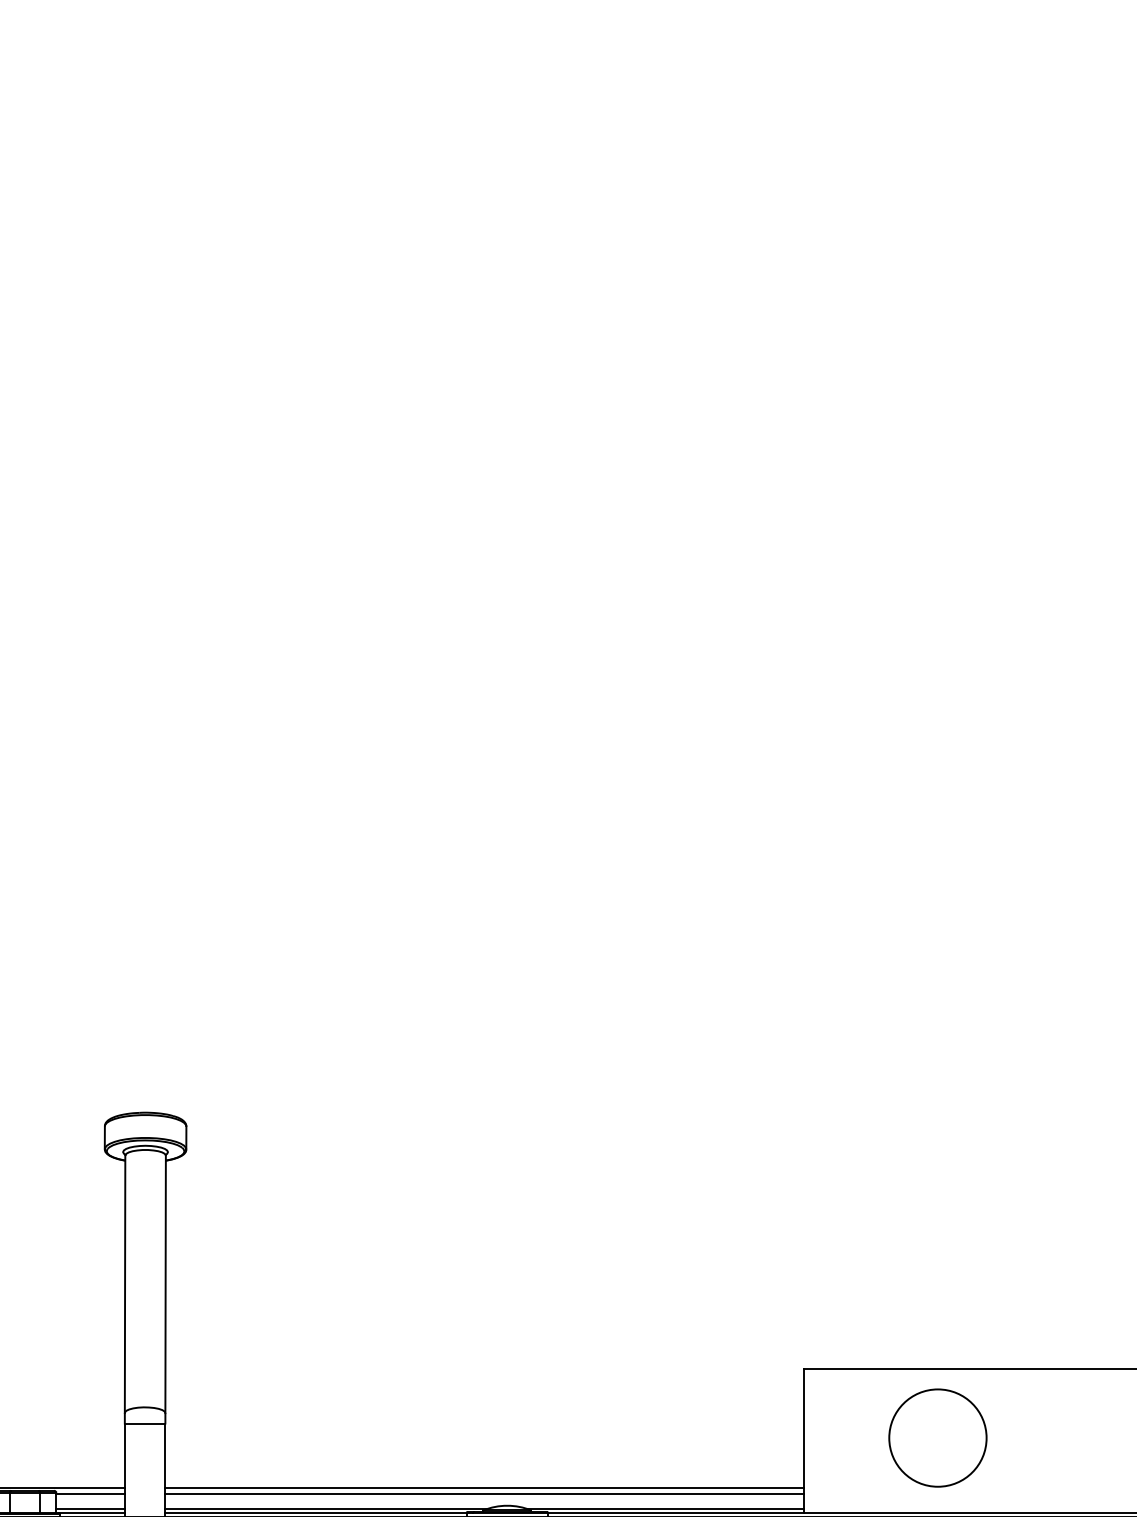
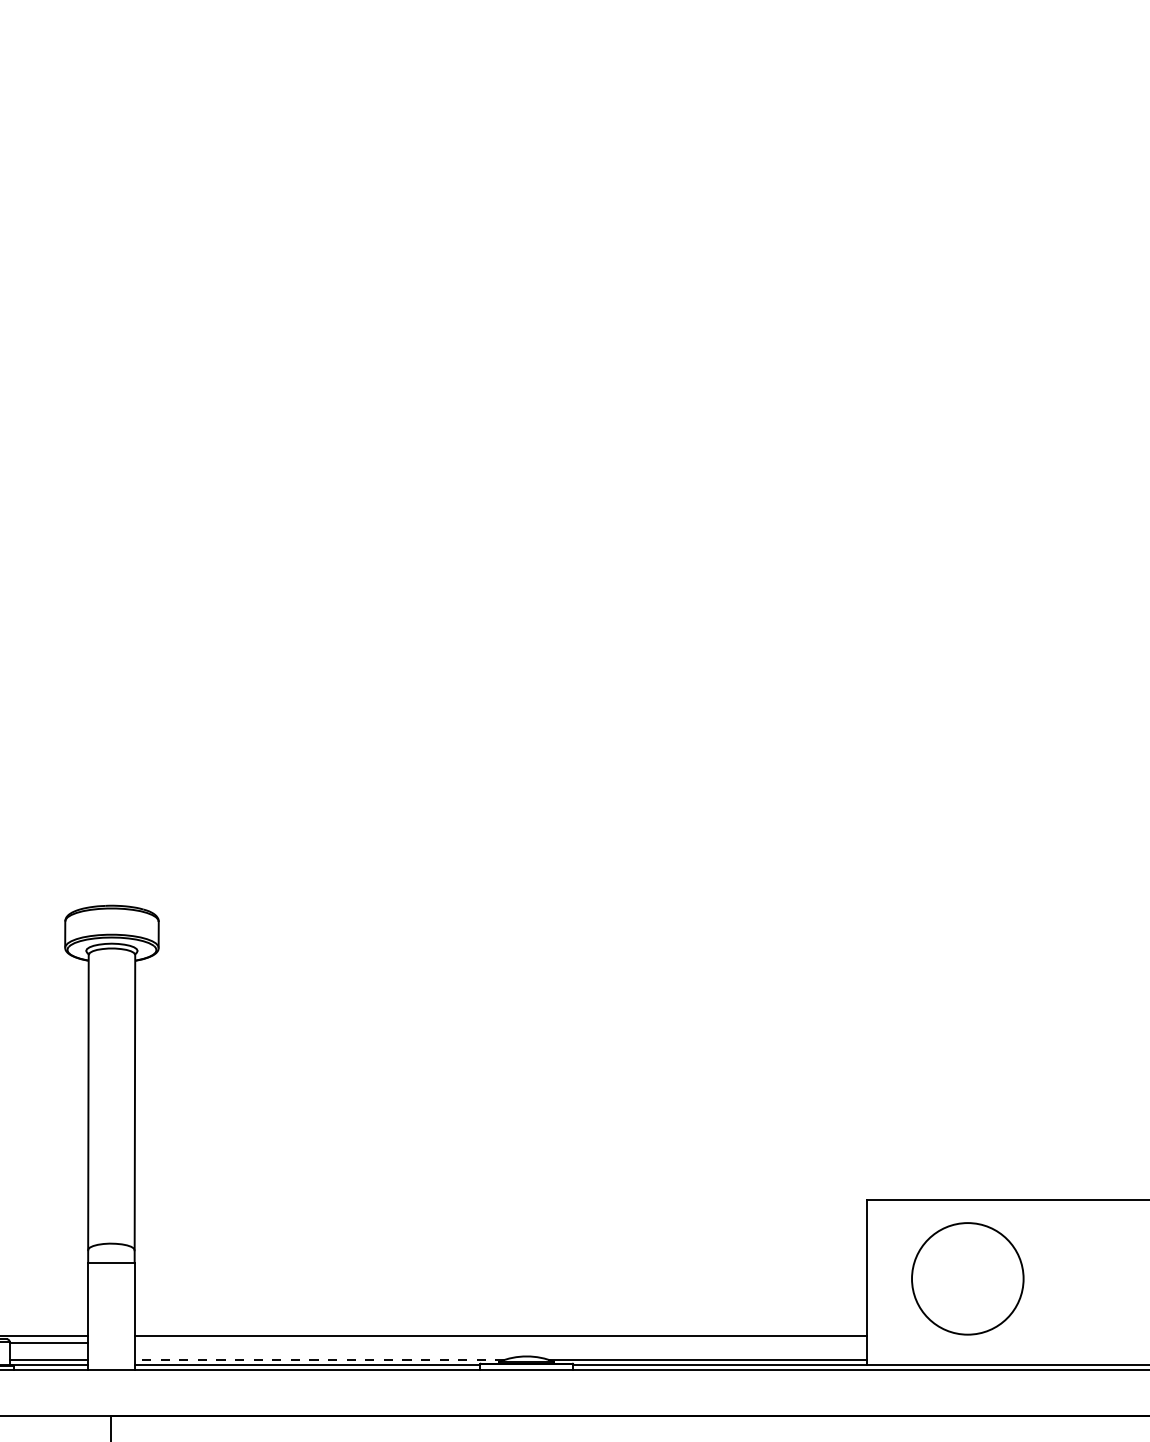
circle: (937, 1437) -> (967, 1278), moved
line: (484, 1493) -> (500, 1342), removed
line: (326, 1508) -> (319, 1359), solid -> dashed

